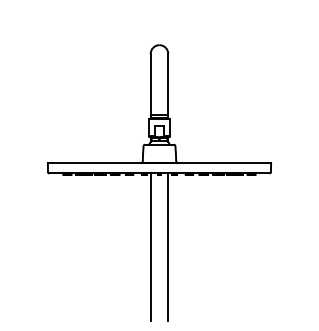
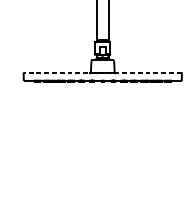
line: (158, 162) -> (102, 72), solid -> dashed
line: (150, 246) -> (96, 132), removed
line: (168, 246) -> (109, 132), removed

